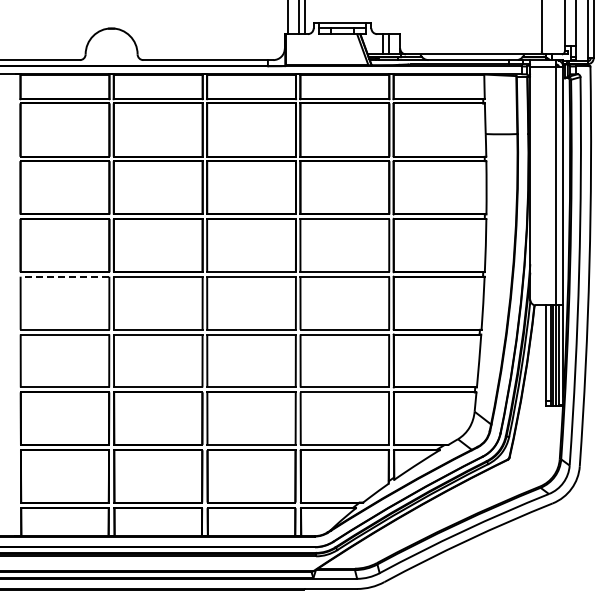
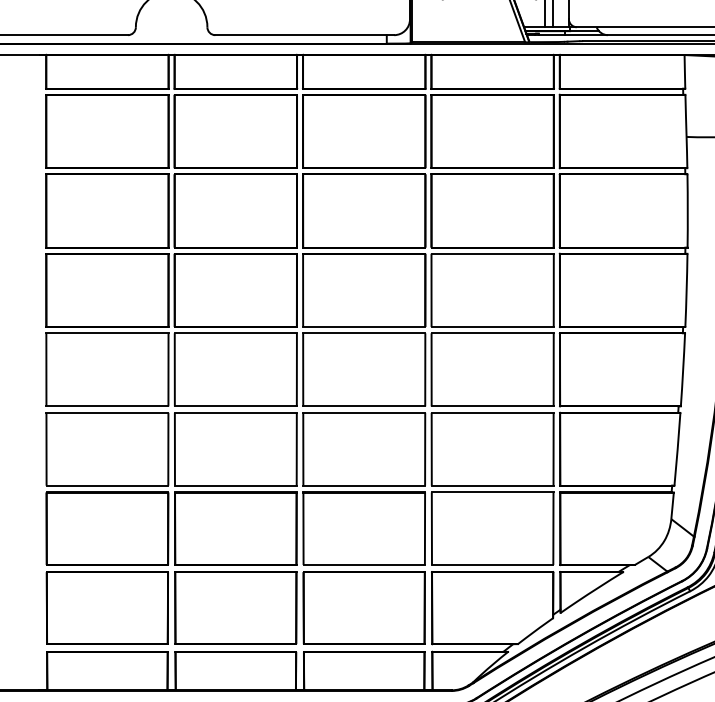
line: (64, 276) -> (106, 333), dashed -> solid

